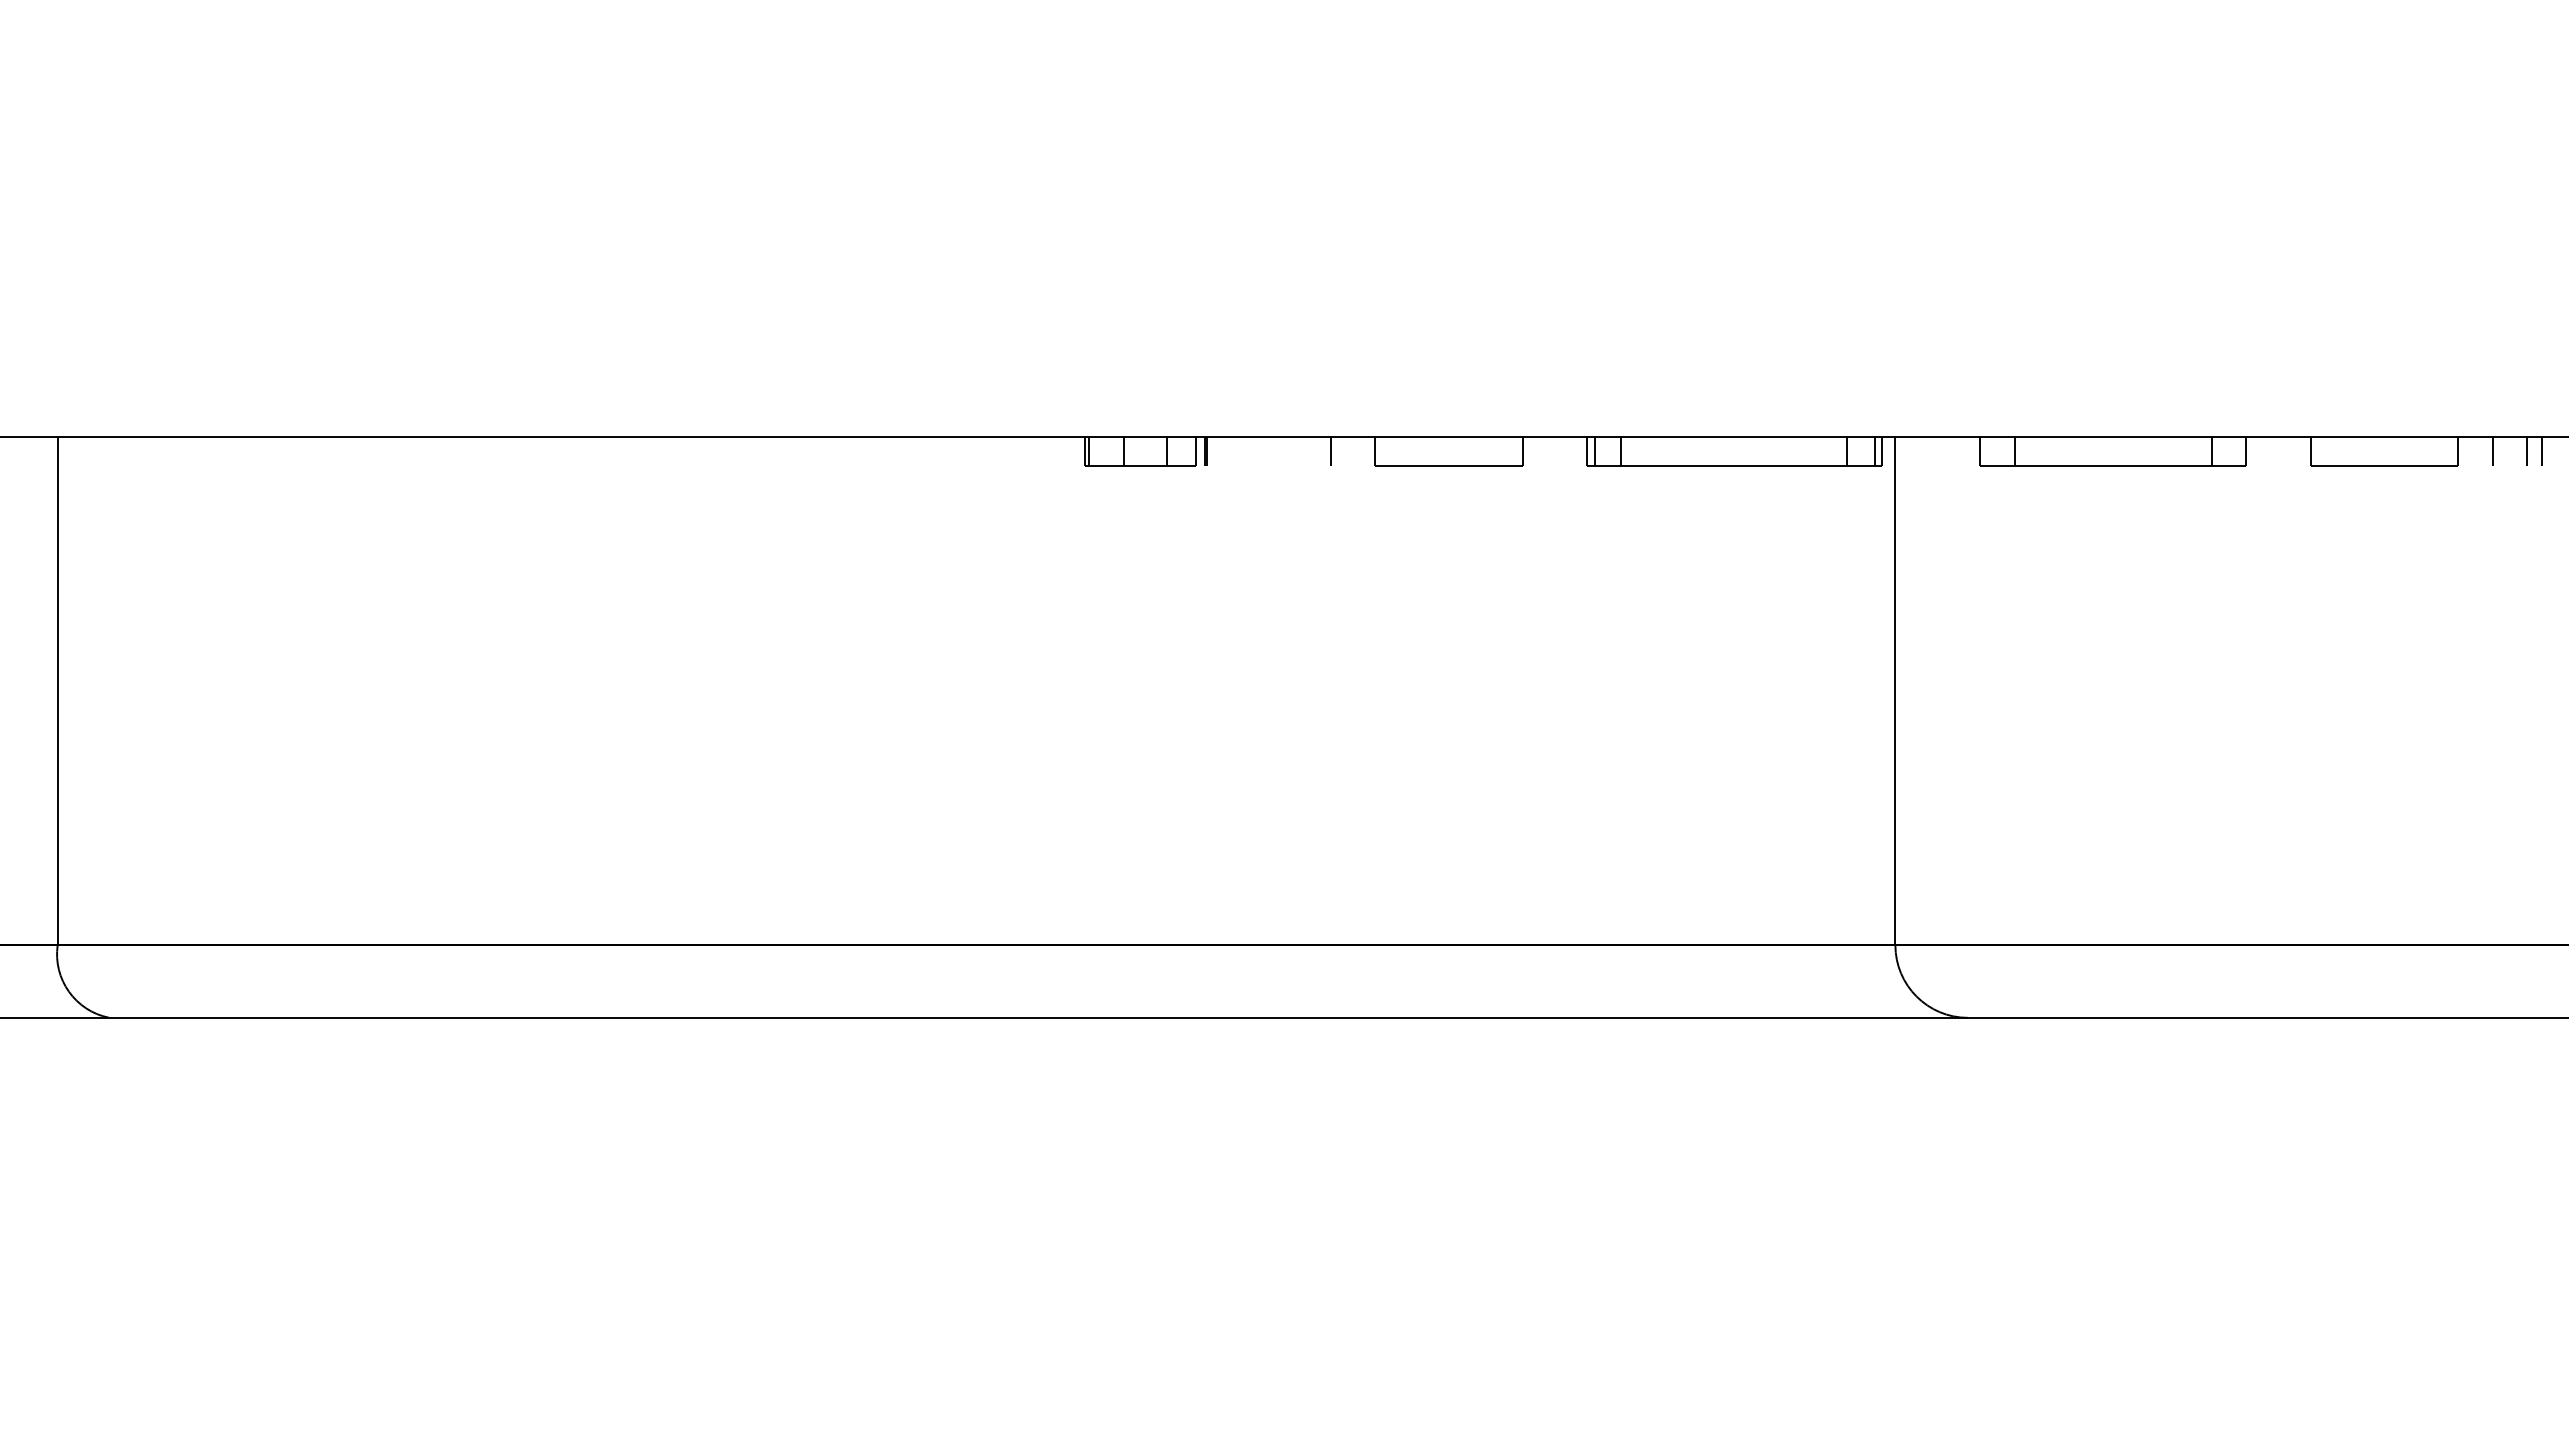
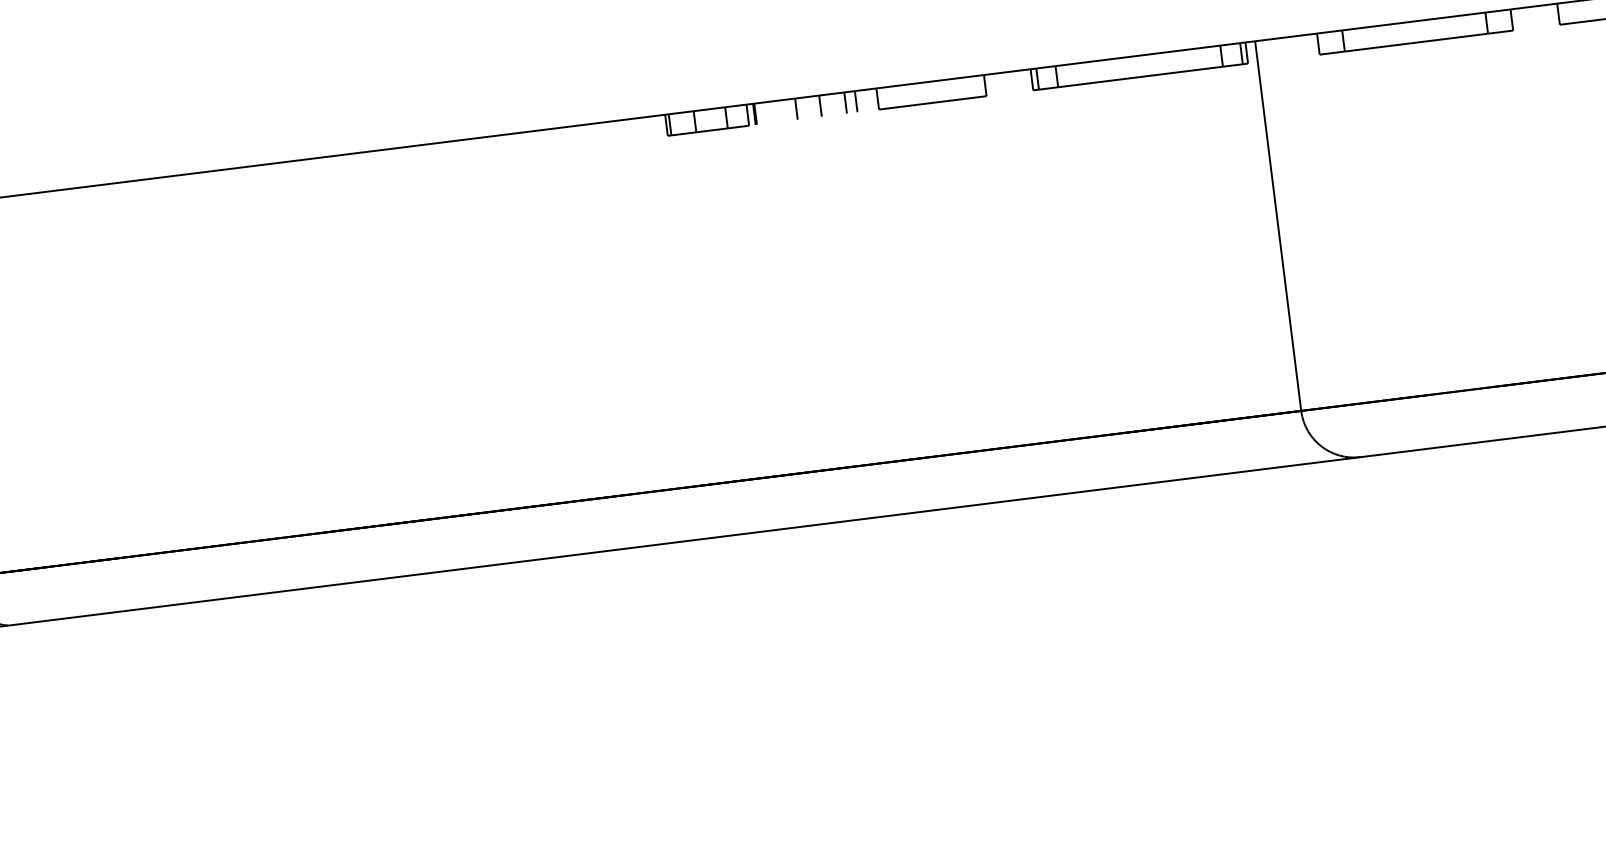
line: (1263, 451) -> (796, 108), added
line: (1296, 451) -> (820, 105), added
line: (1345, 451) -> (856, 101), added

